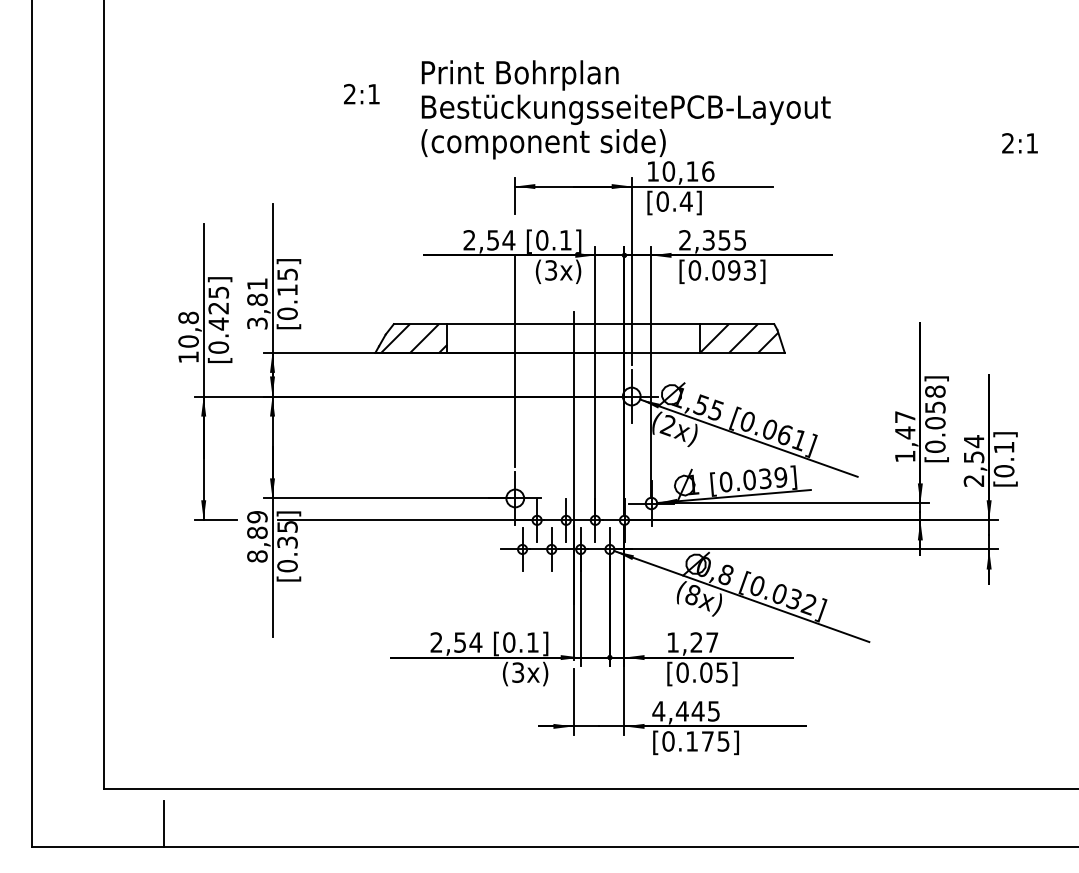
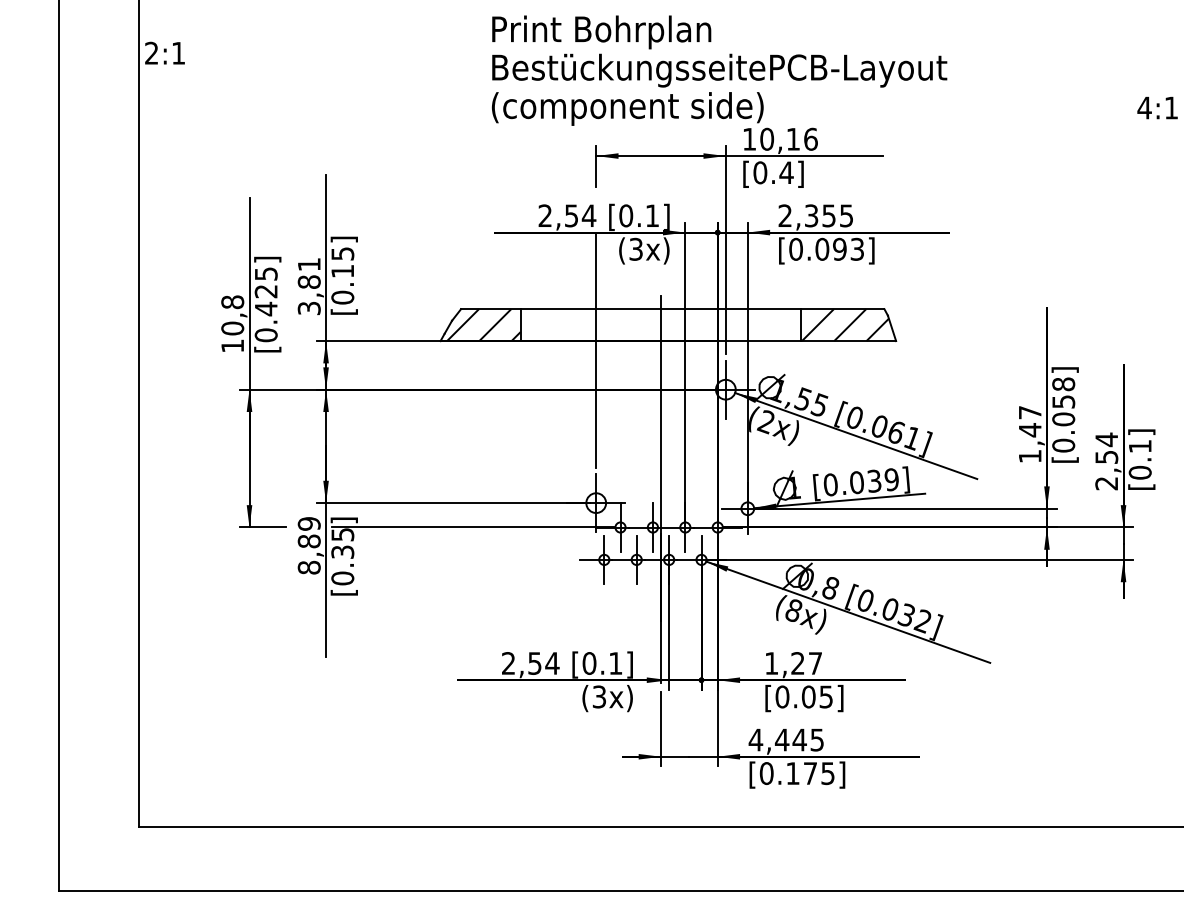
text: (361, 94) -> (164, 53), moved
text: (1007, 143) -> (1143, 108), 2:1 -> 4:1
line: (164, 823) -> (205, 864), removed

